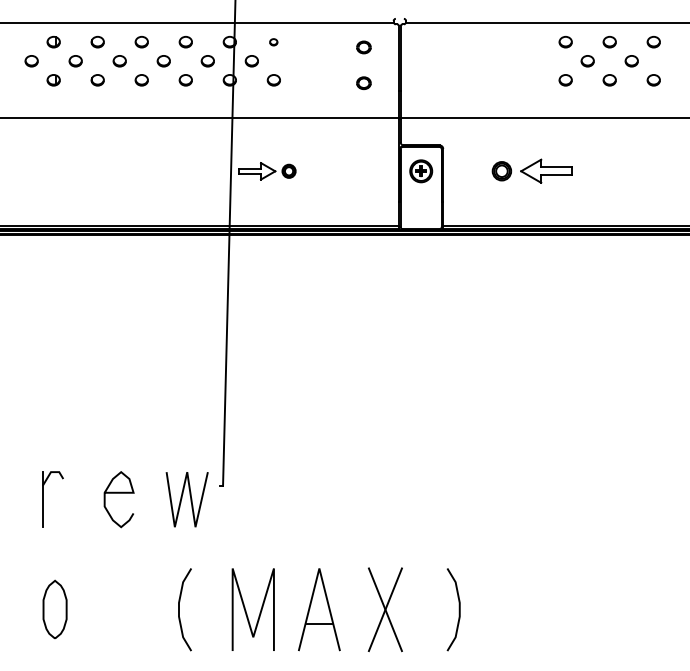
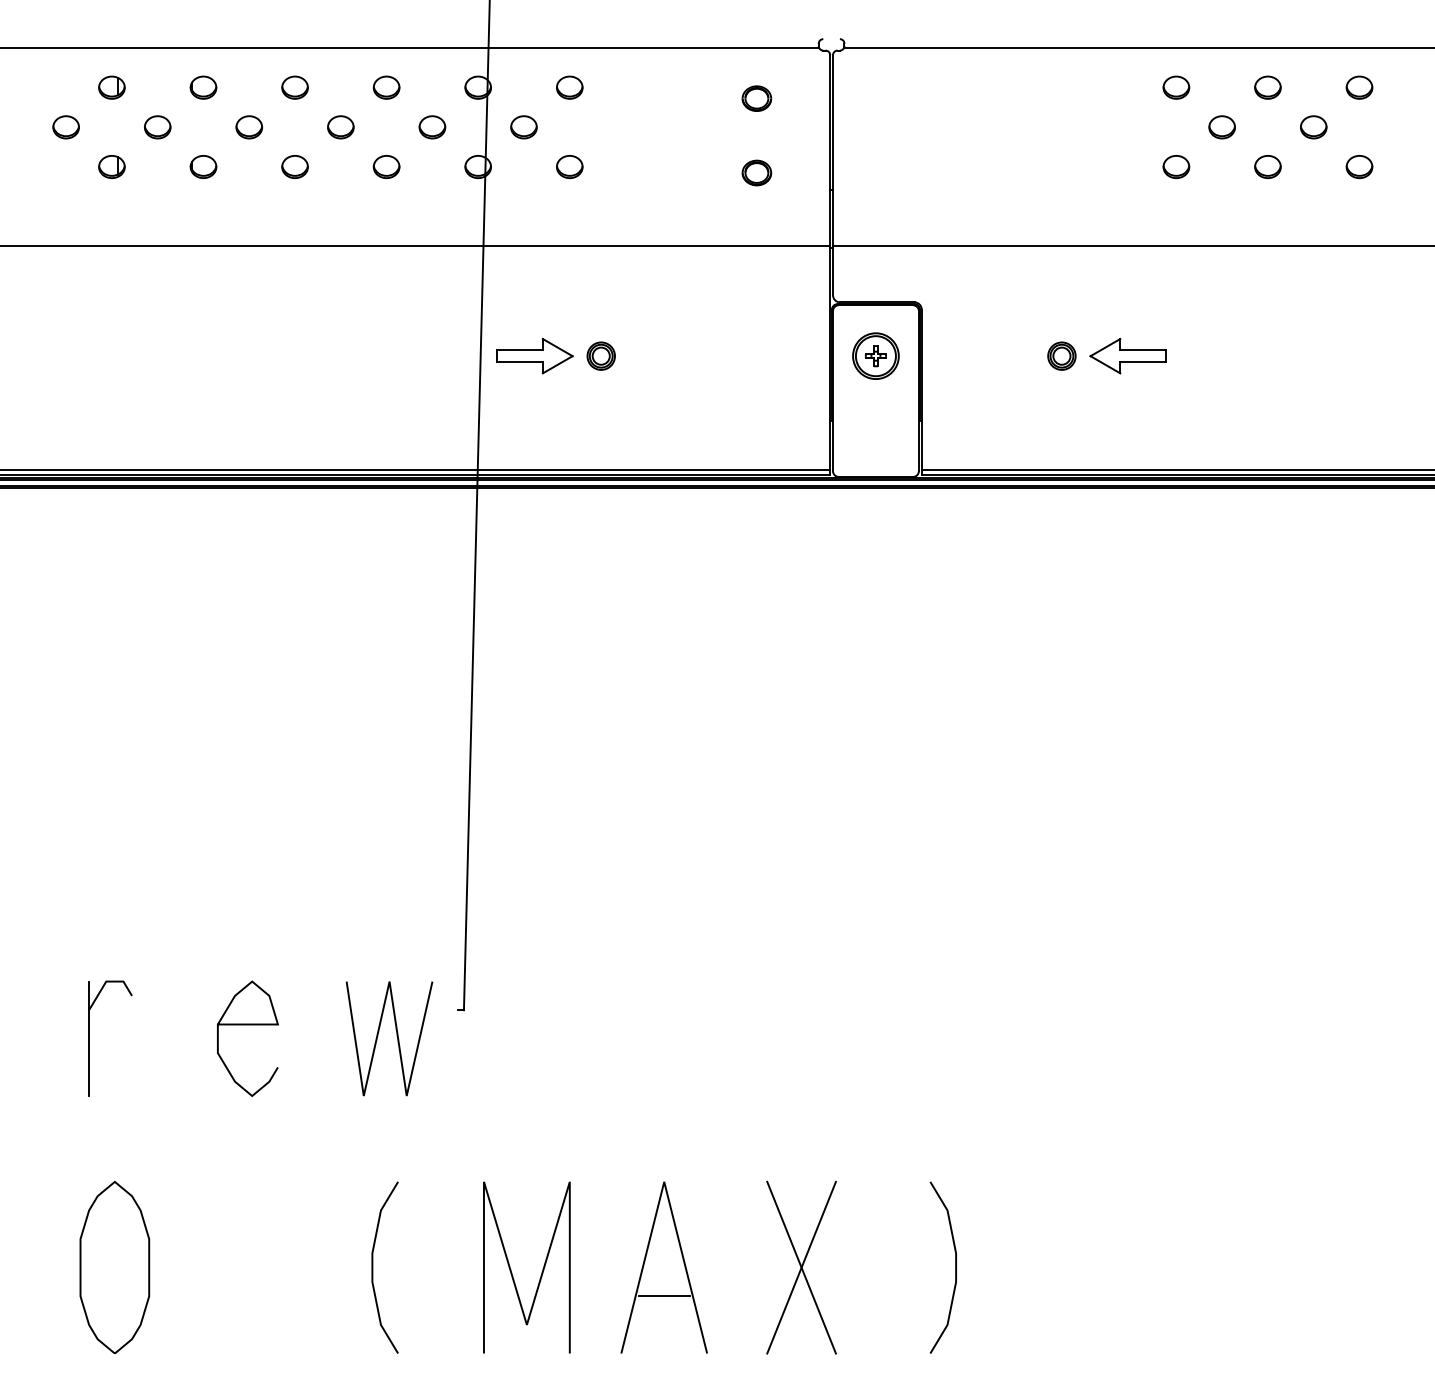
part: (273, 42) -> (568, 88), size x1.67
part: (532, 171) -> (1107, 356), size x0.71
part: (54, 609) -> (113, 1267), size x1.43

